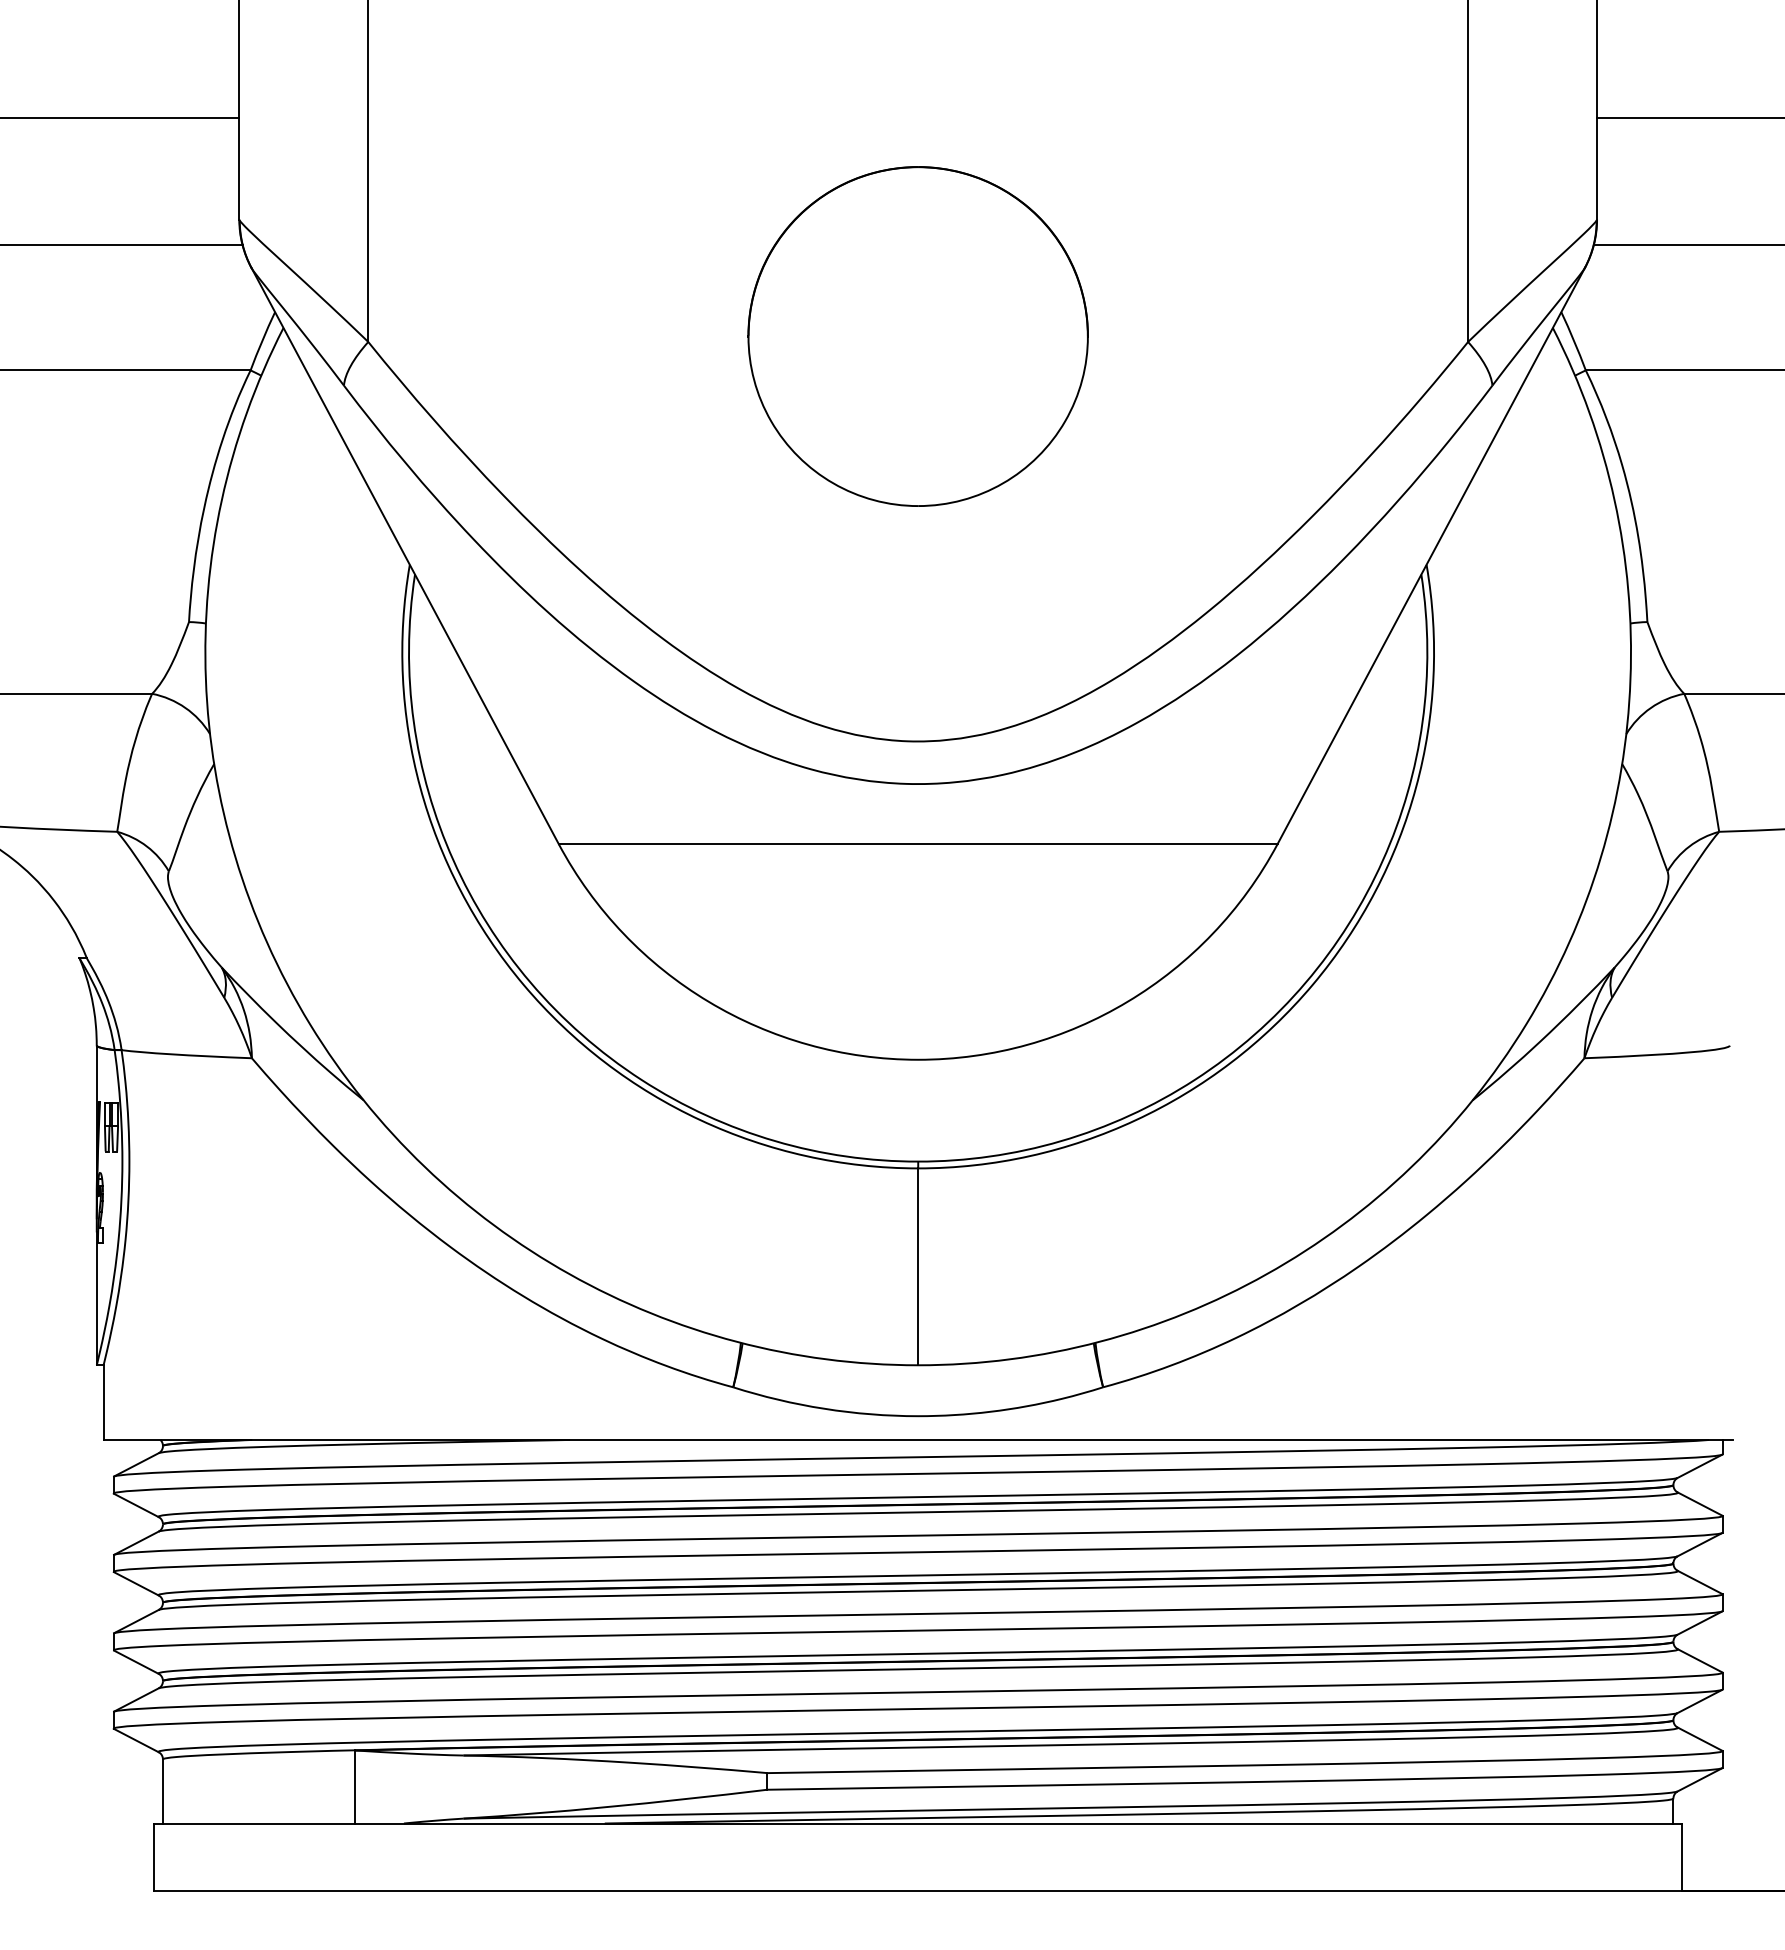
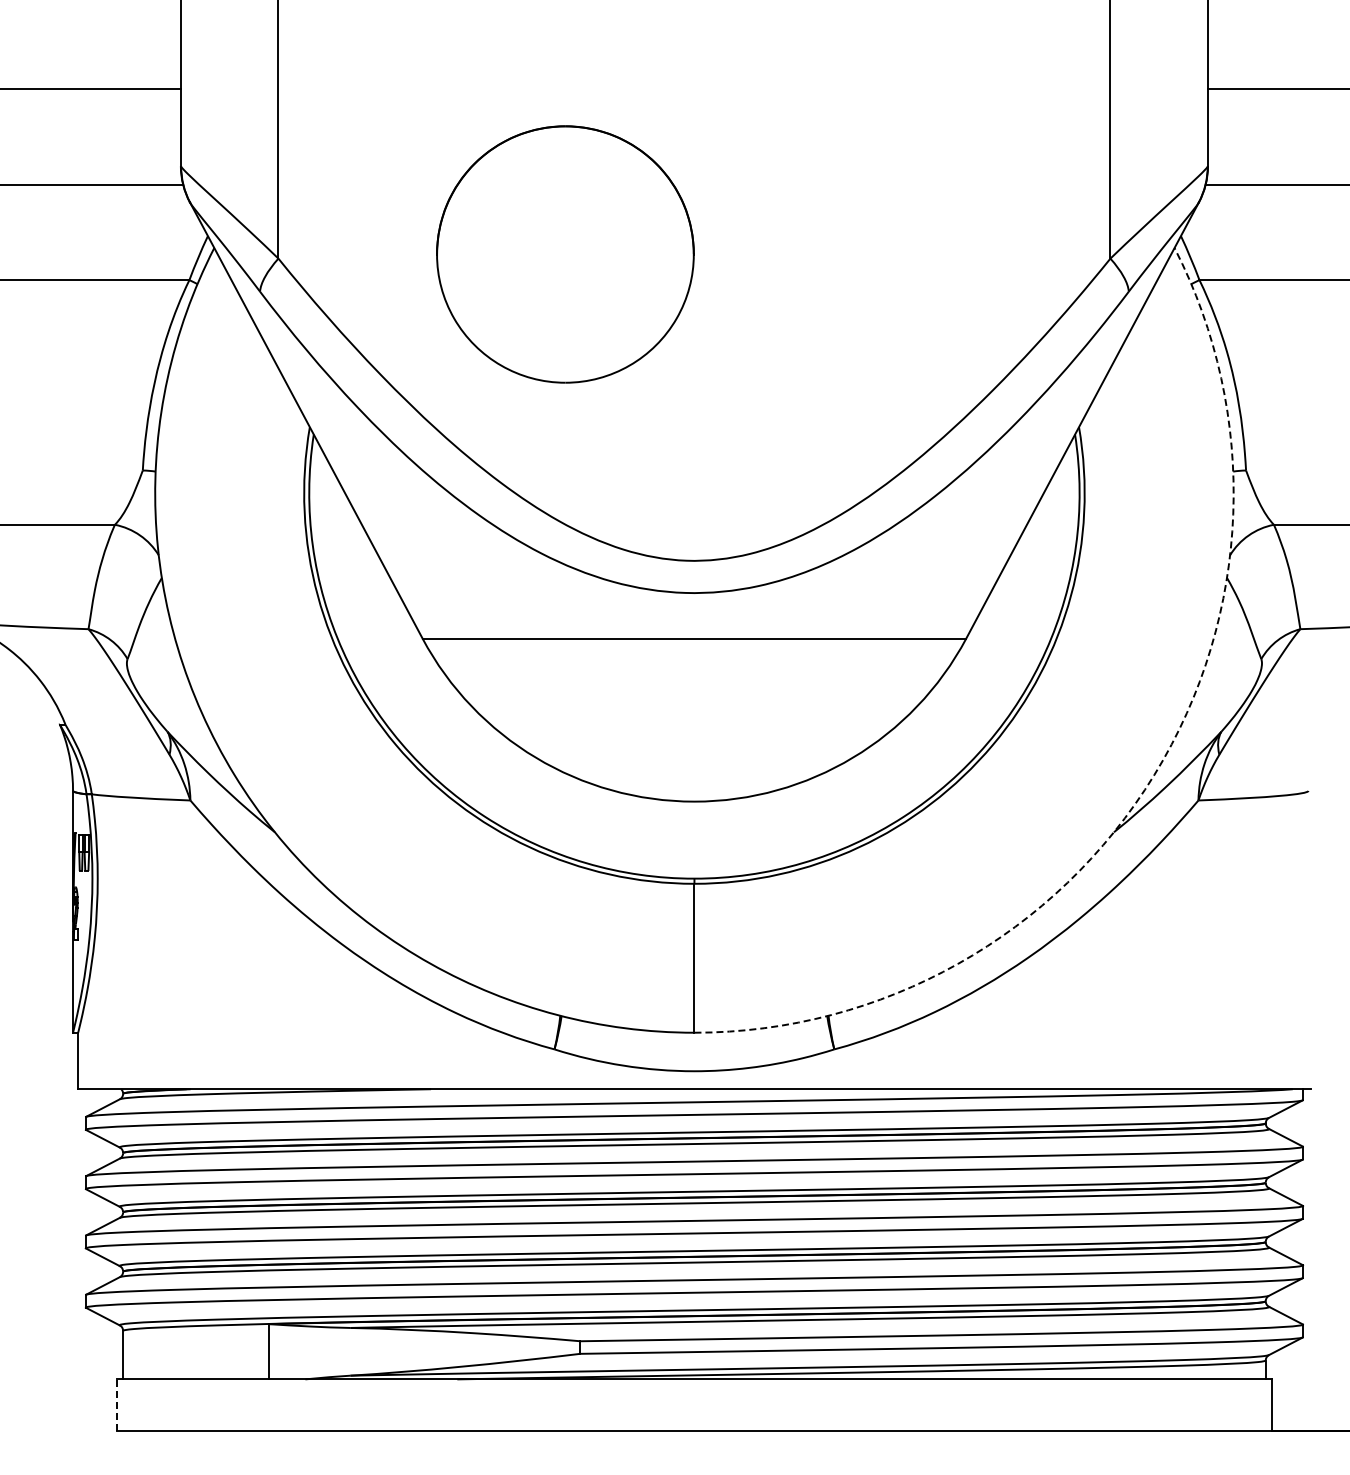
part: (918, 336) -> (565, 254), moved
arc: (1526, 1023) -> (1154, 774), solid -> dashed
line: (154, 1858) -> (116, 1405), solid -> dashed

